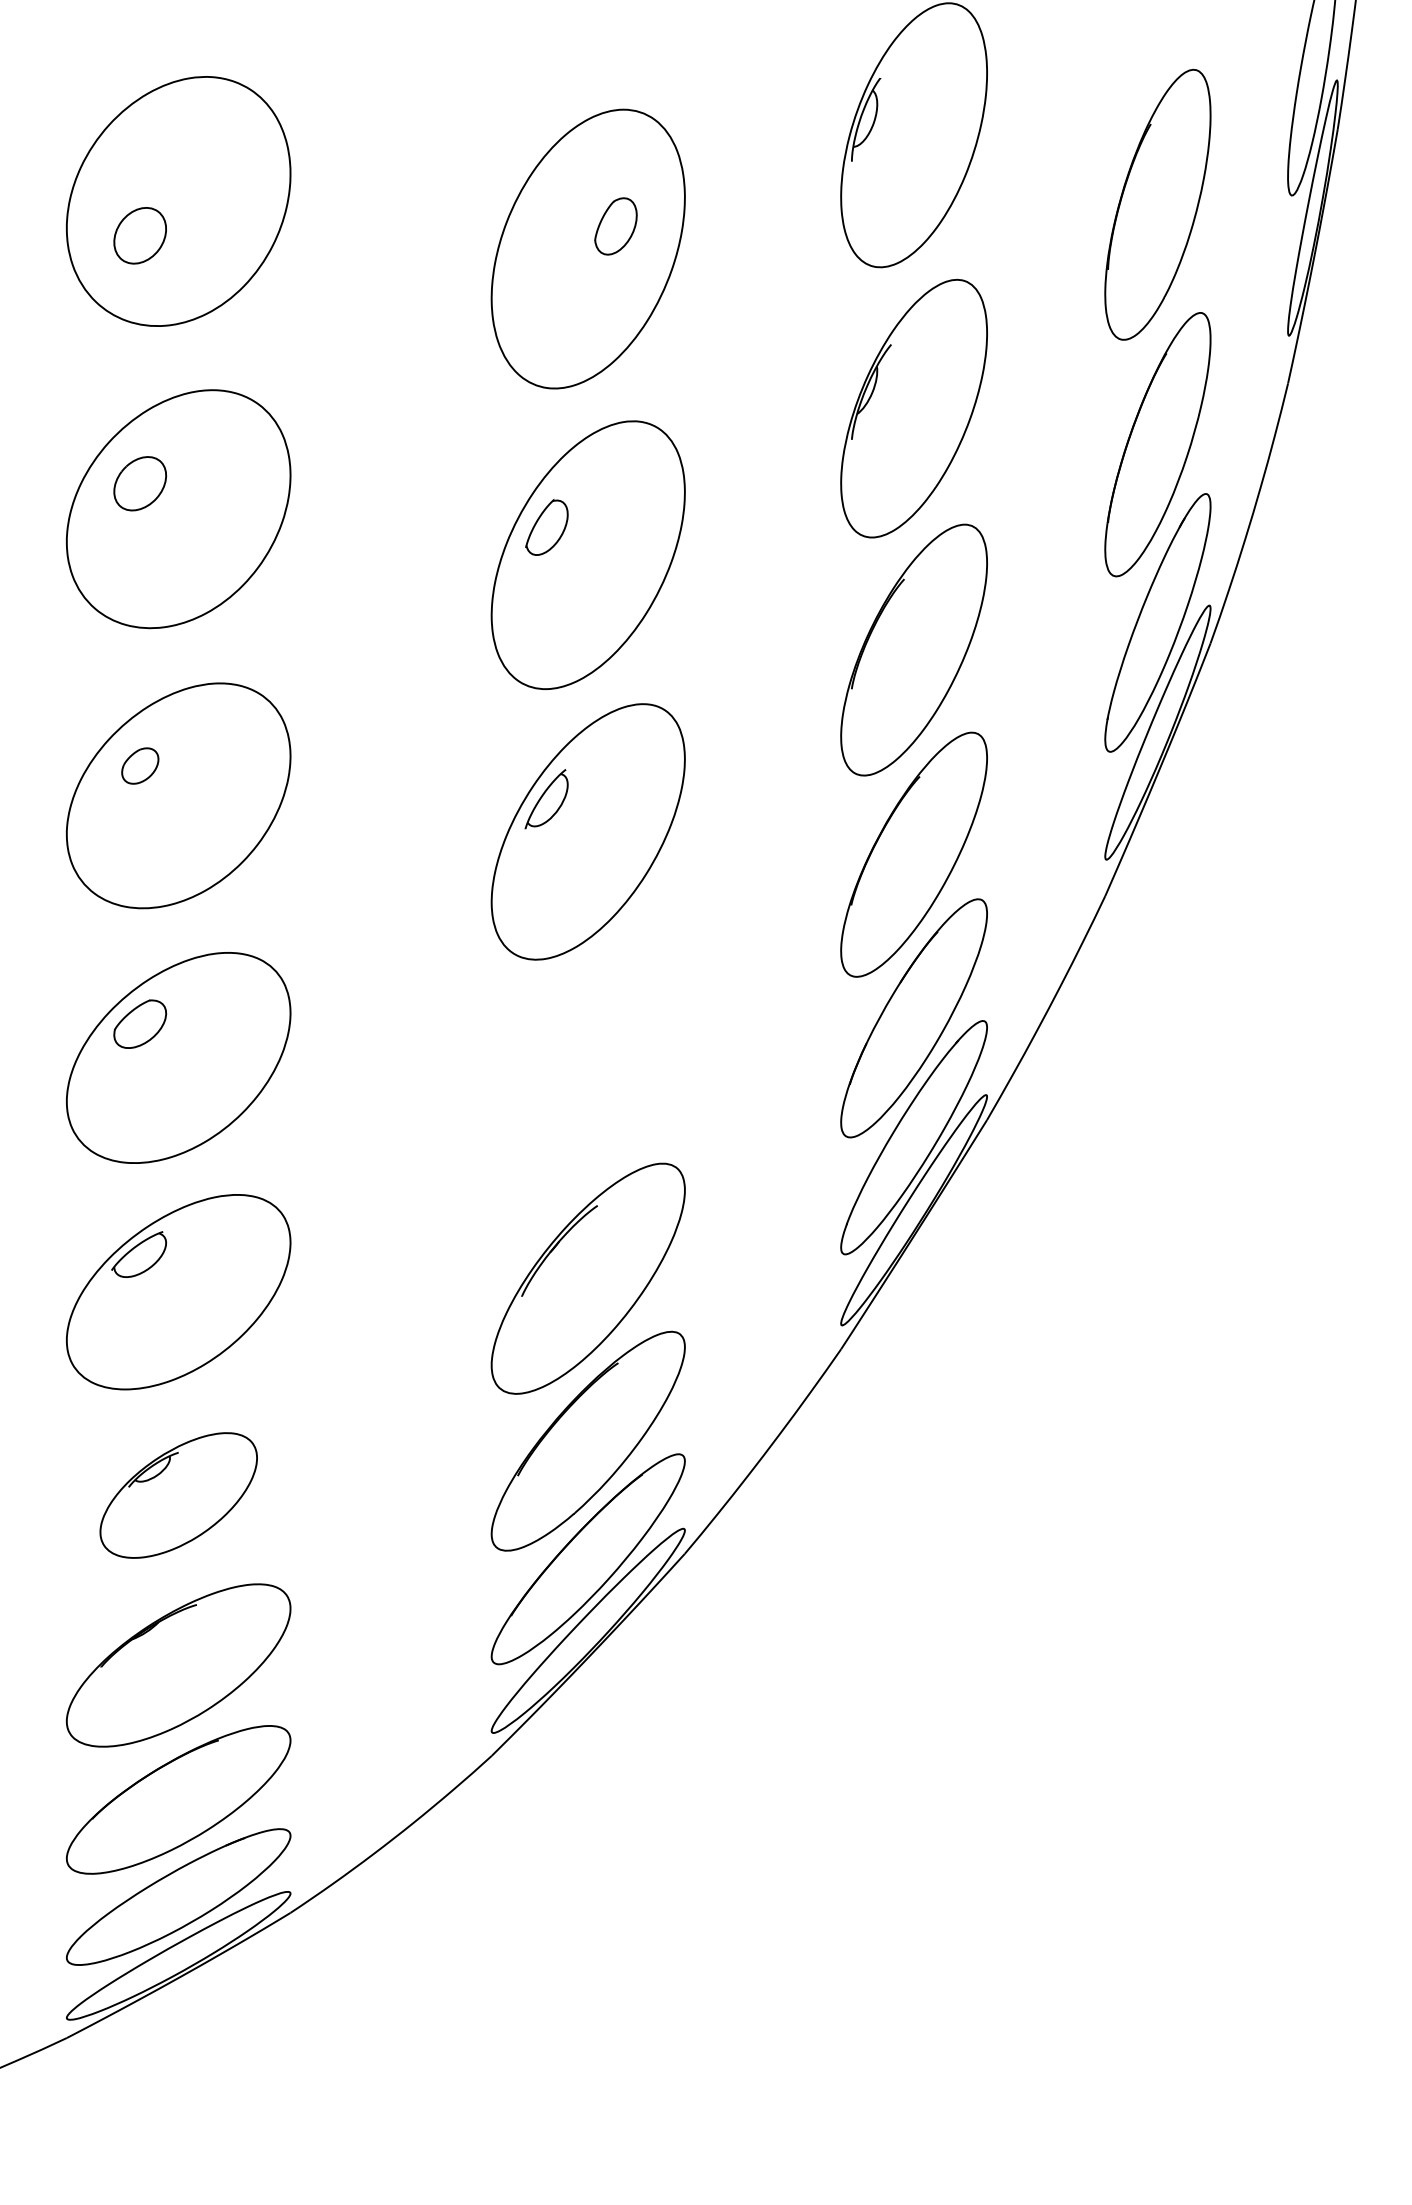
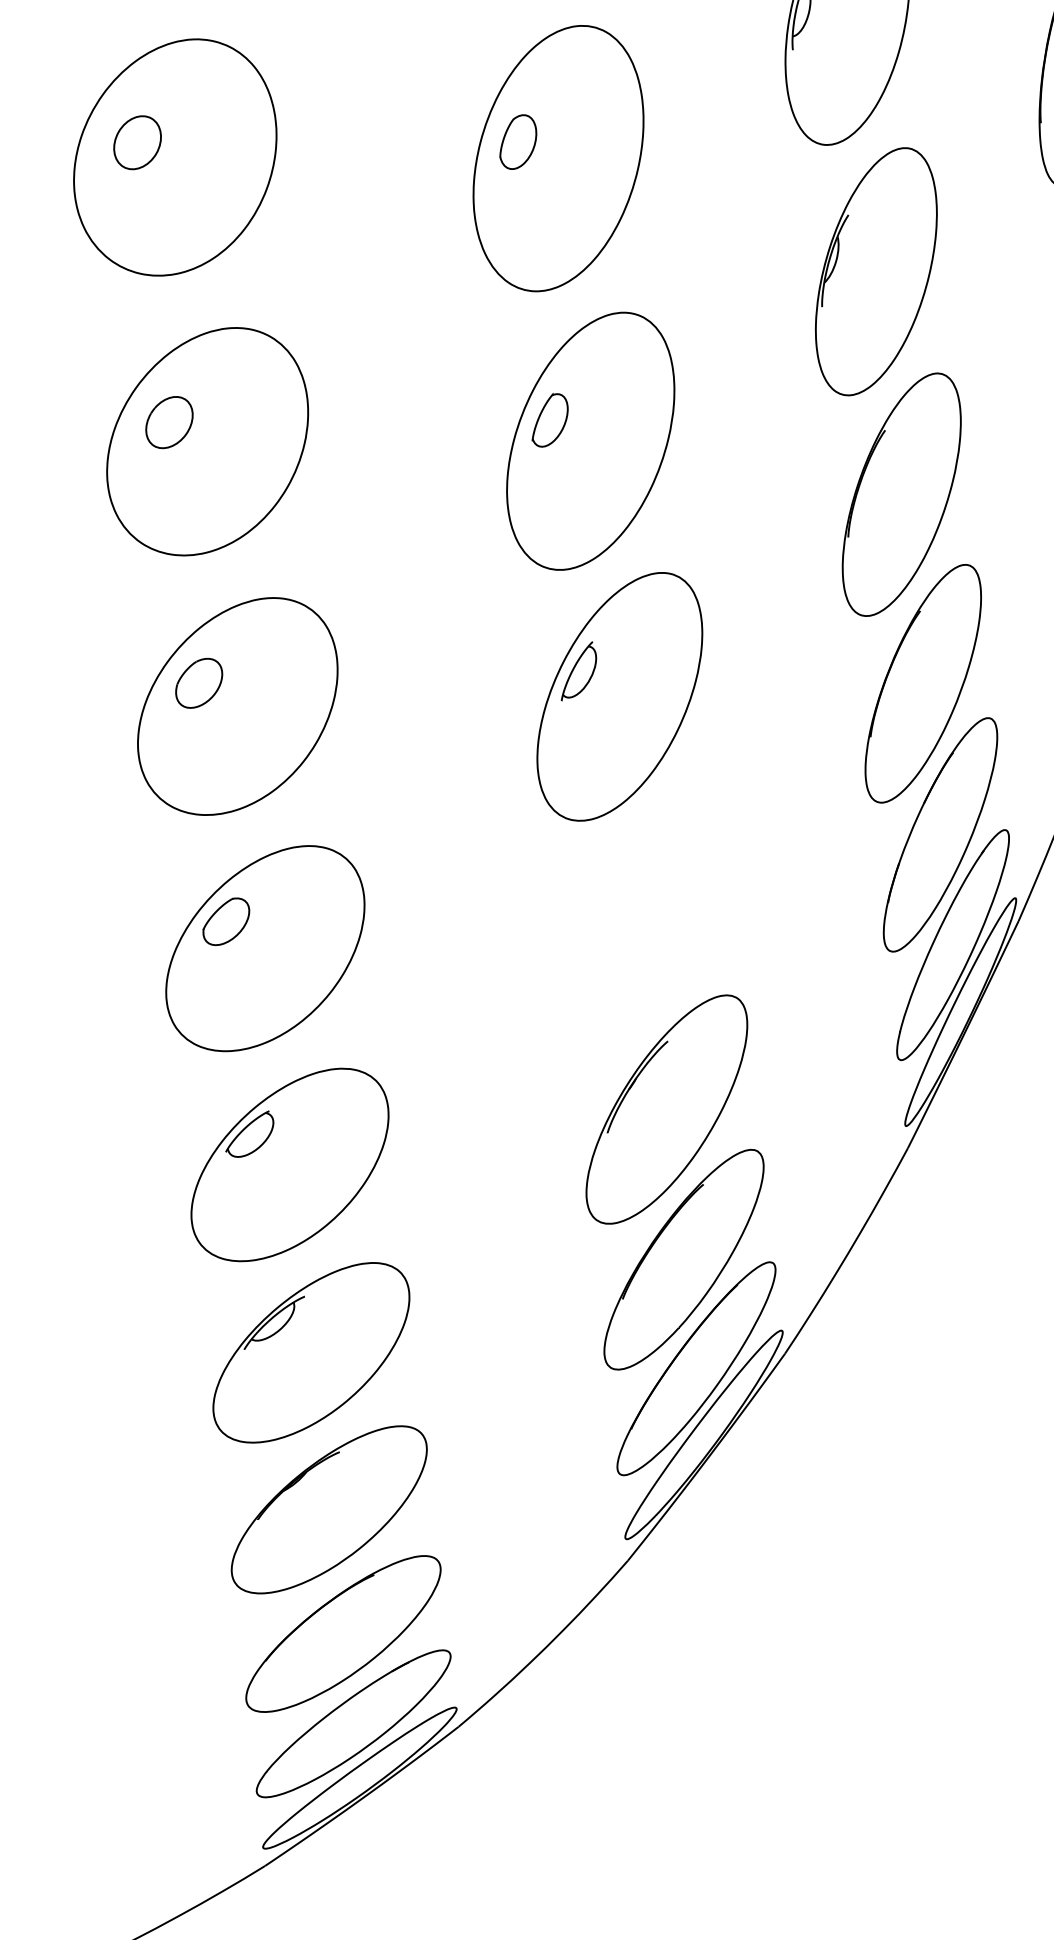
part: (615, 226) -> (517, 142), moved
part: (139, 235) -> (136, 142), moved
part: (140, 765) -> (199, 682), size x1.43
part: (178, 1495) -> (311, 1353), size x1.43

